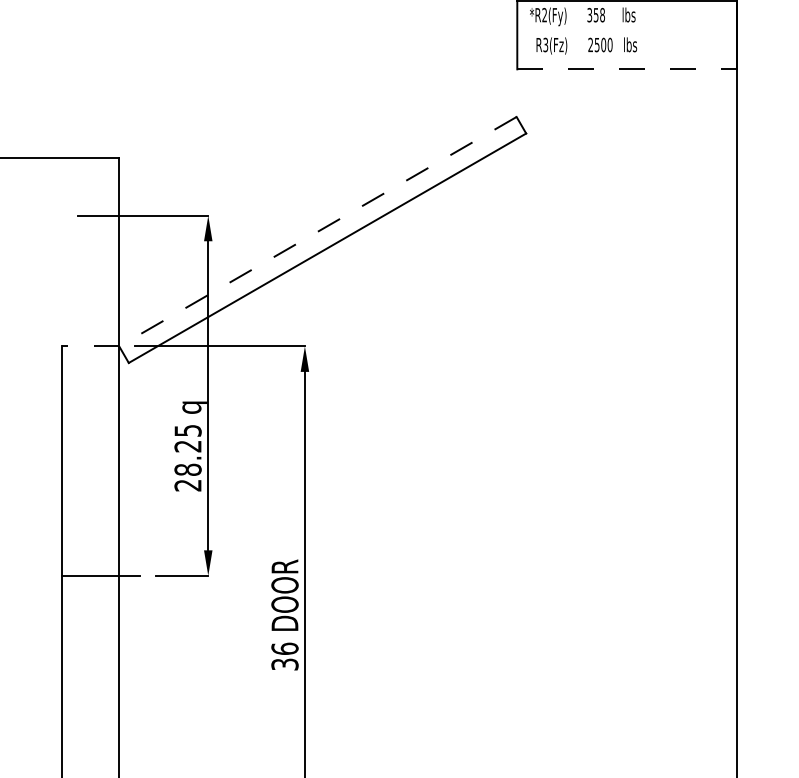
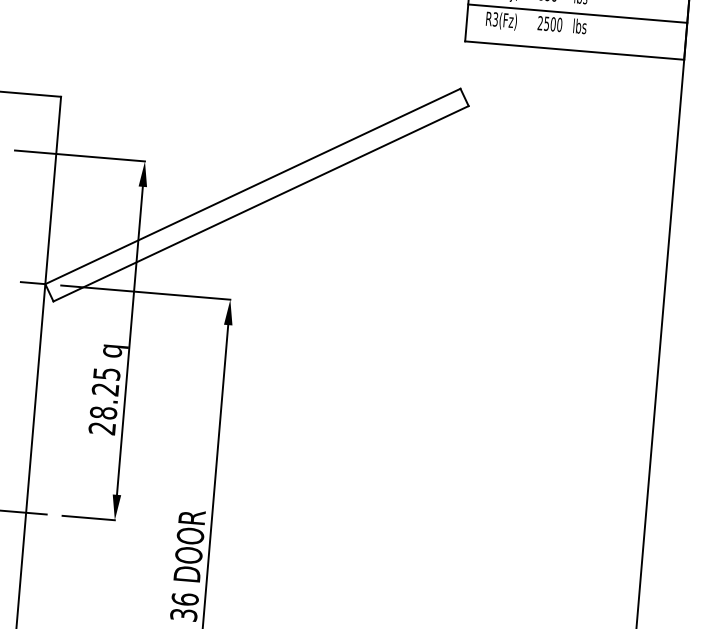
line: (627, 32) -> (578, 13), added
line: (627, 69) -> (574, 50), dashed -> solid
line: (317, 231) -> (252, 186), dashed -> solid

